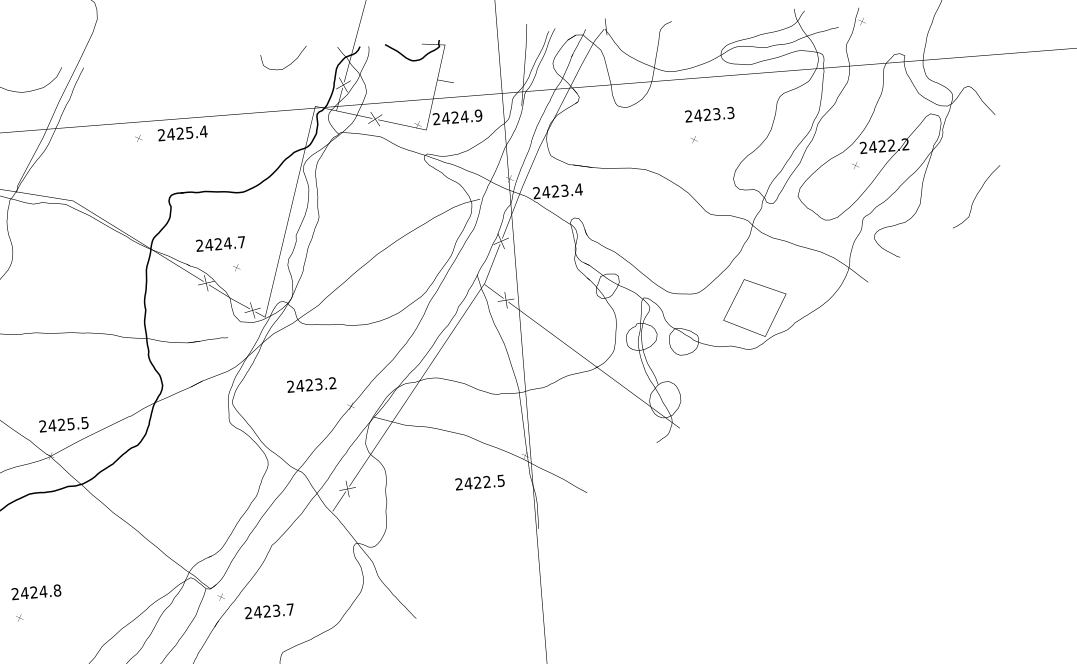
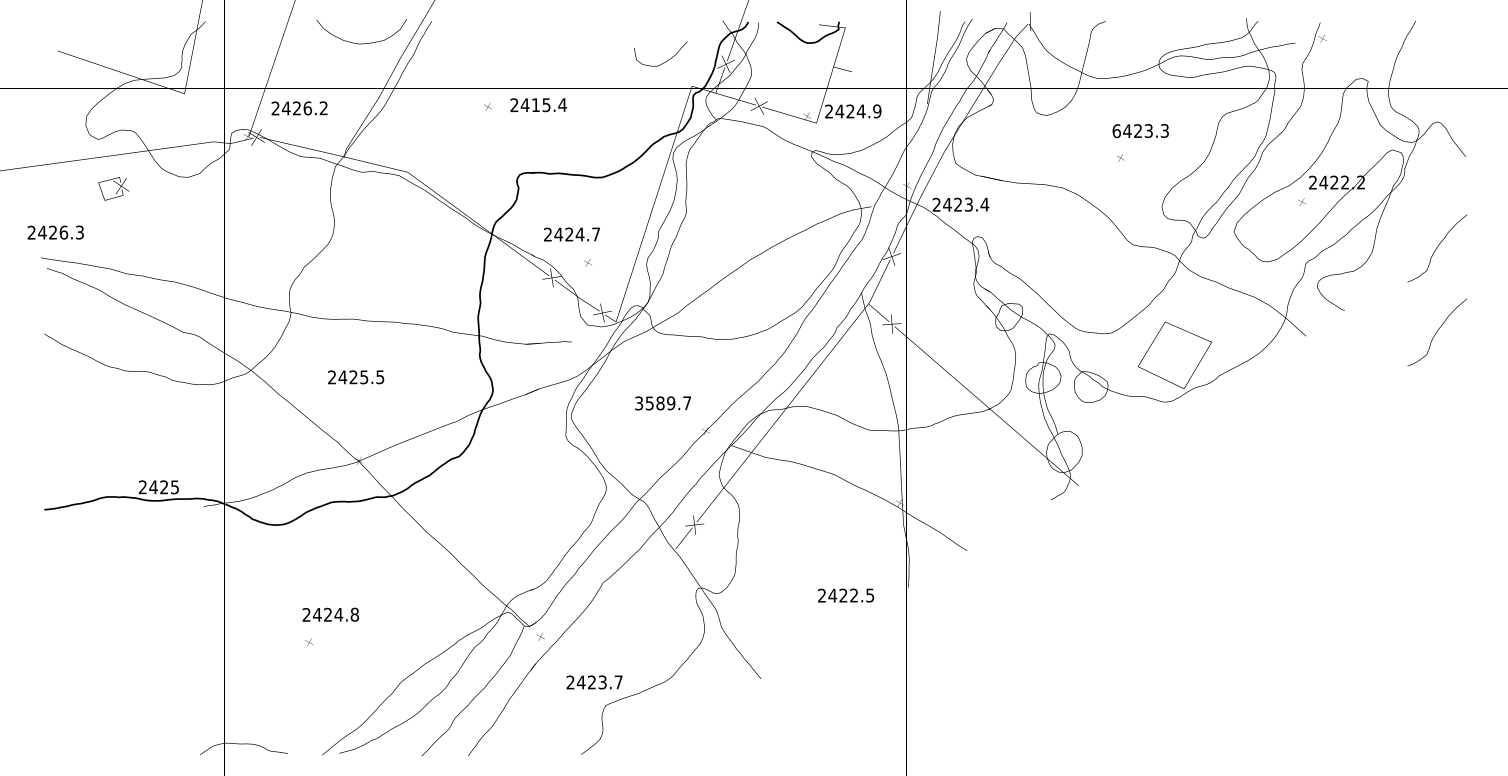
curve: (288, 64) -> (665, 61), moved
text: (688, 116) -> (1116, 131), 2423.3 -> 6423.3
text: (179, 133) -> (535, 104), 2425.4 -> 2415.4
curve: (981, 270) -> (1436, 332), added
text: (312, 385) -> (663, 403), 2423.2 -> 3589.7
text: (64, 424) -> (356, 377), moved
text: (480, 482) -> (846, 595), moved
text: (269, 611) -> (594, 682), moved

